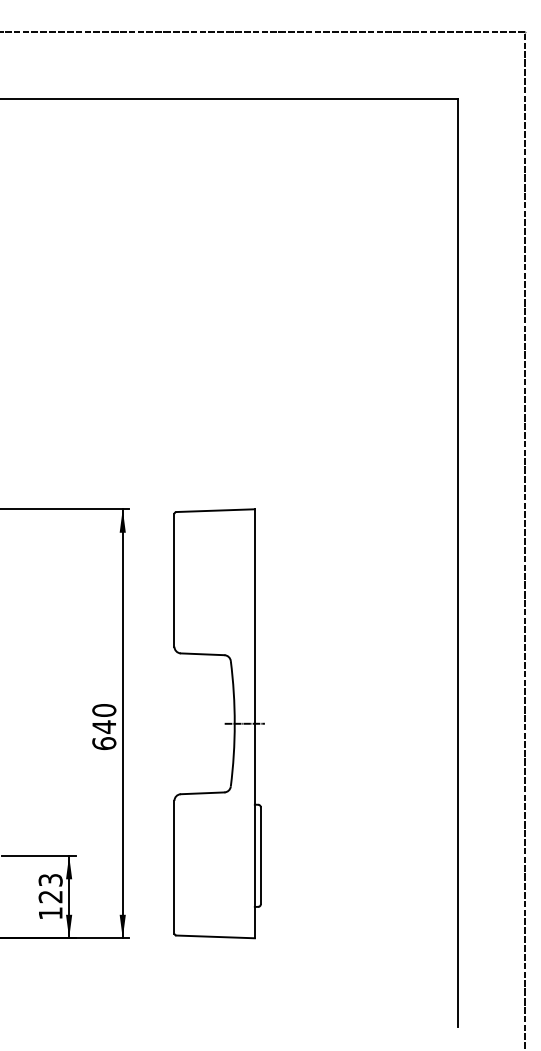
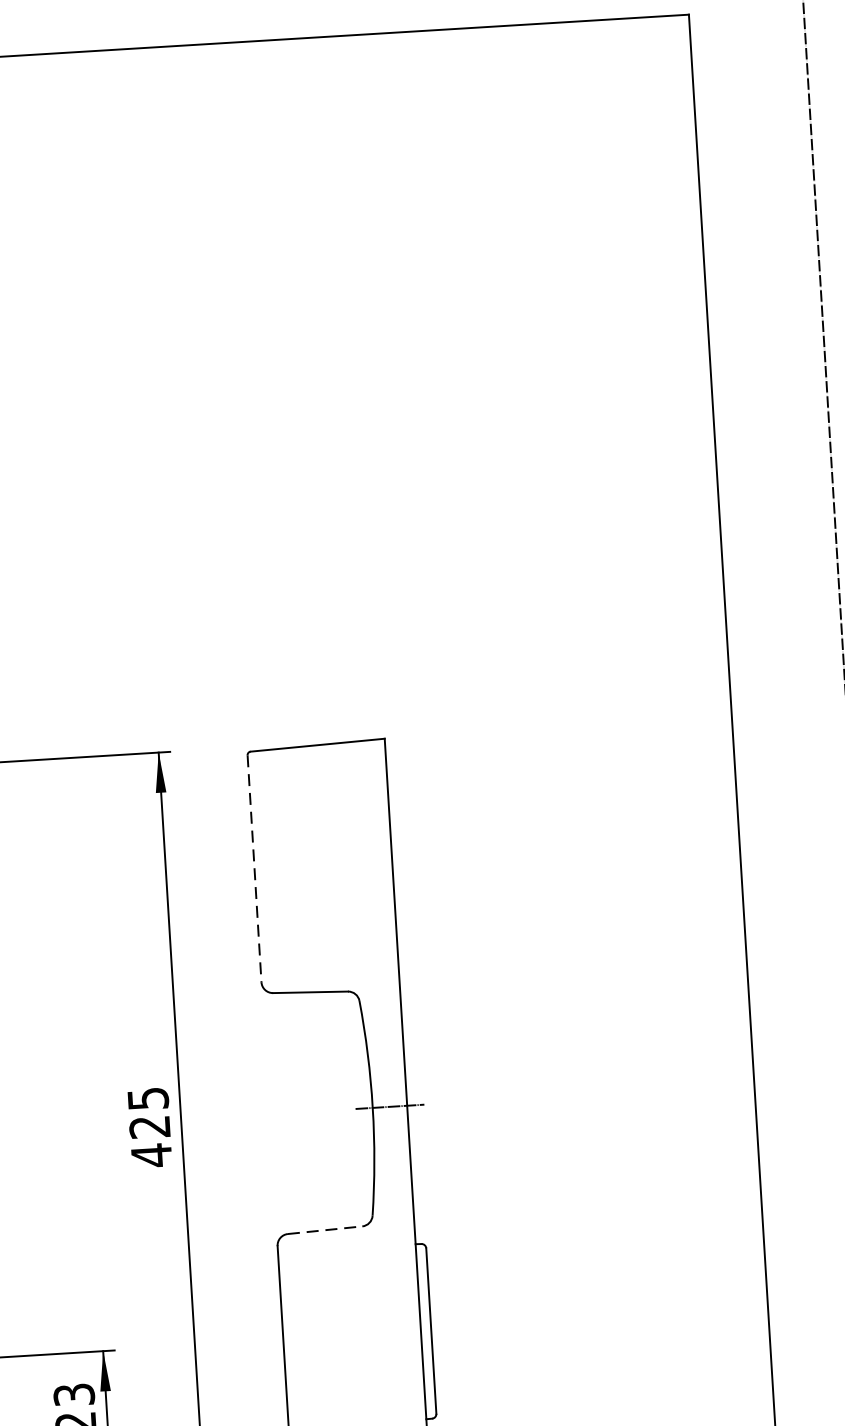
line: (174, 580) -> (254, 868), solid -> dashed
text: (104, 727) -> (150, 1127), 640 -> 425
line: (202, 793) -> (324, 1230), solid -> dashed

